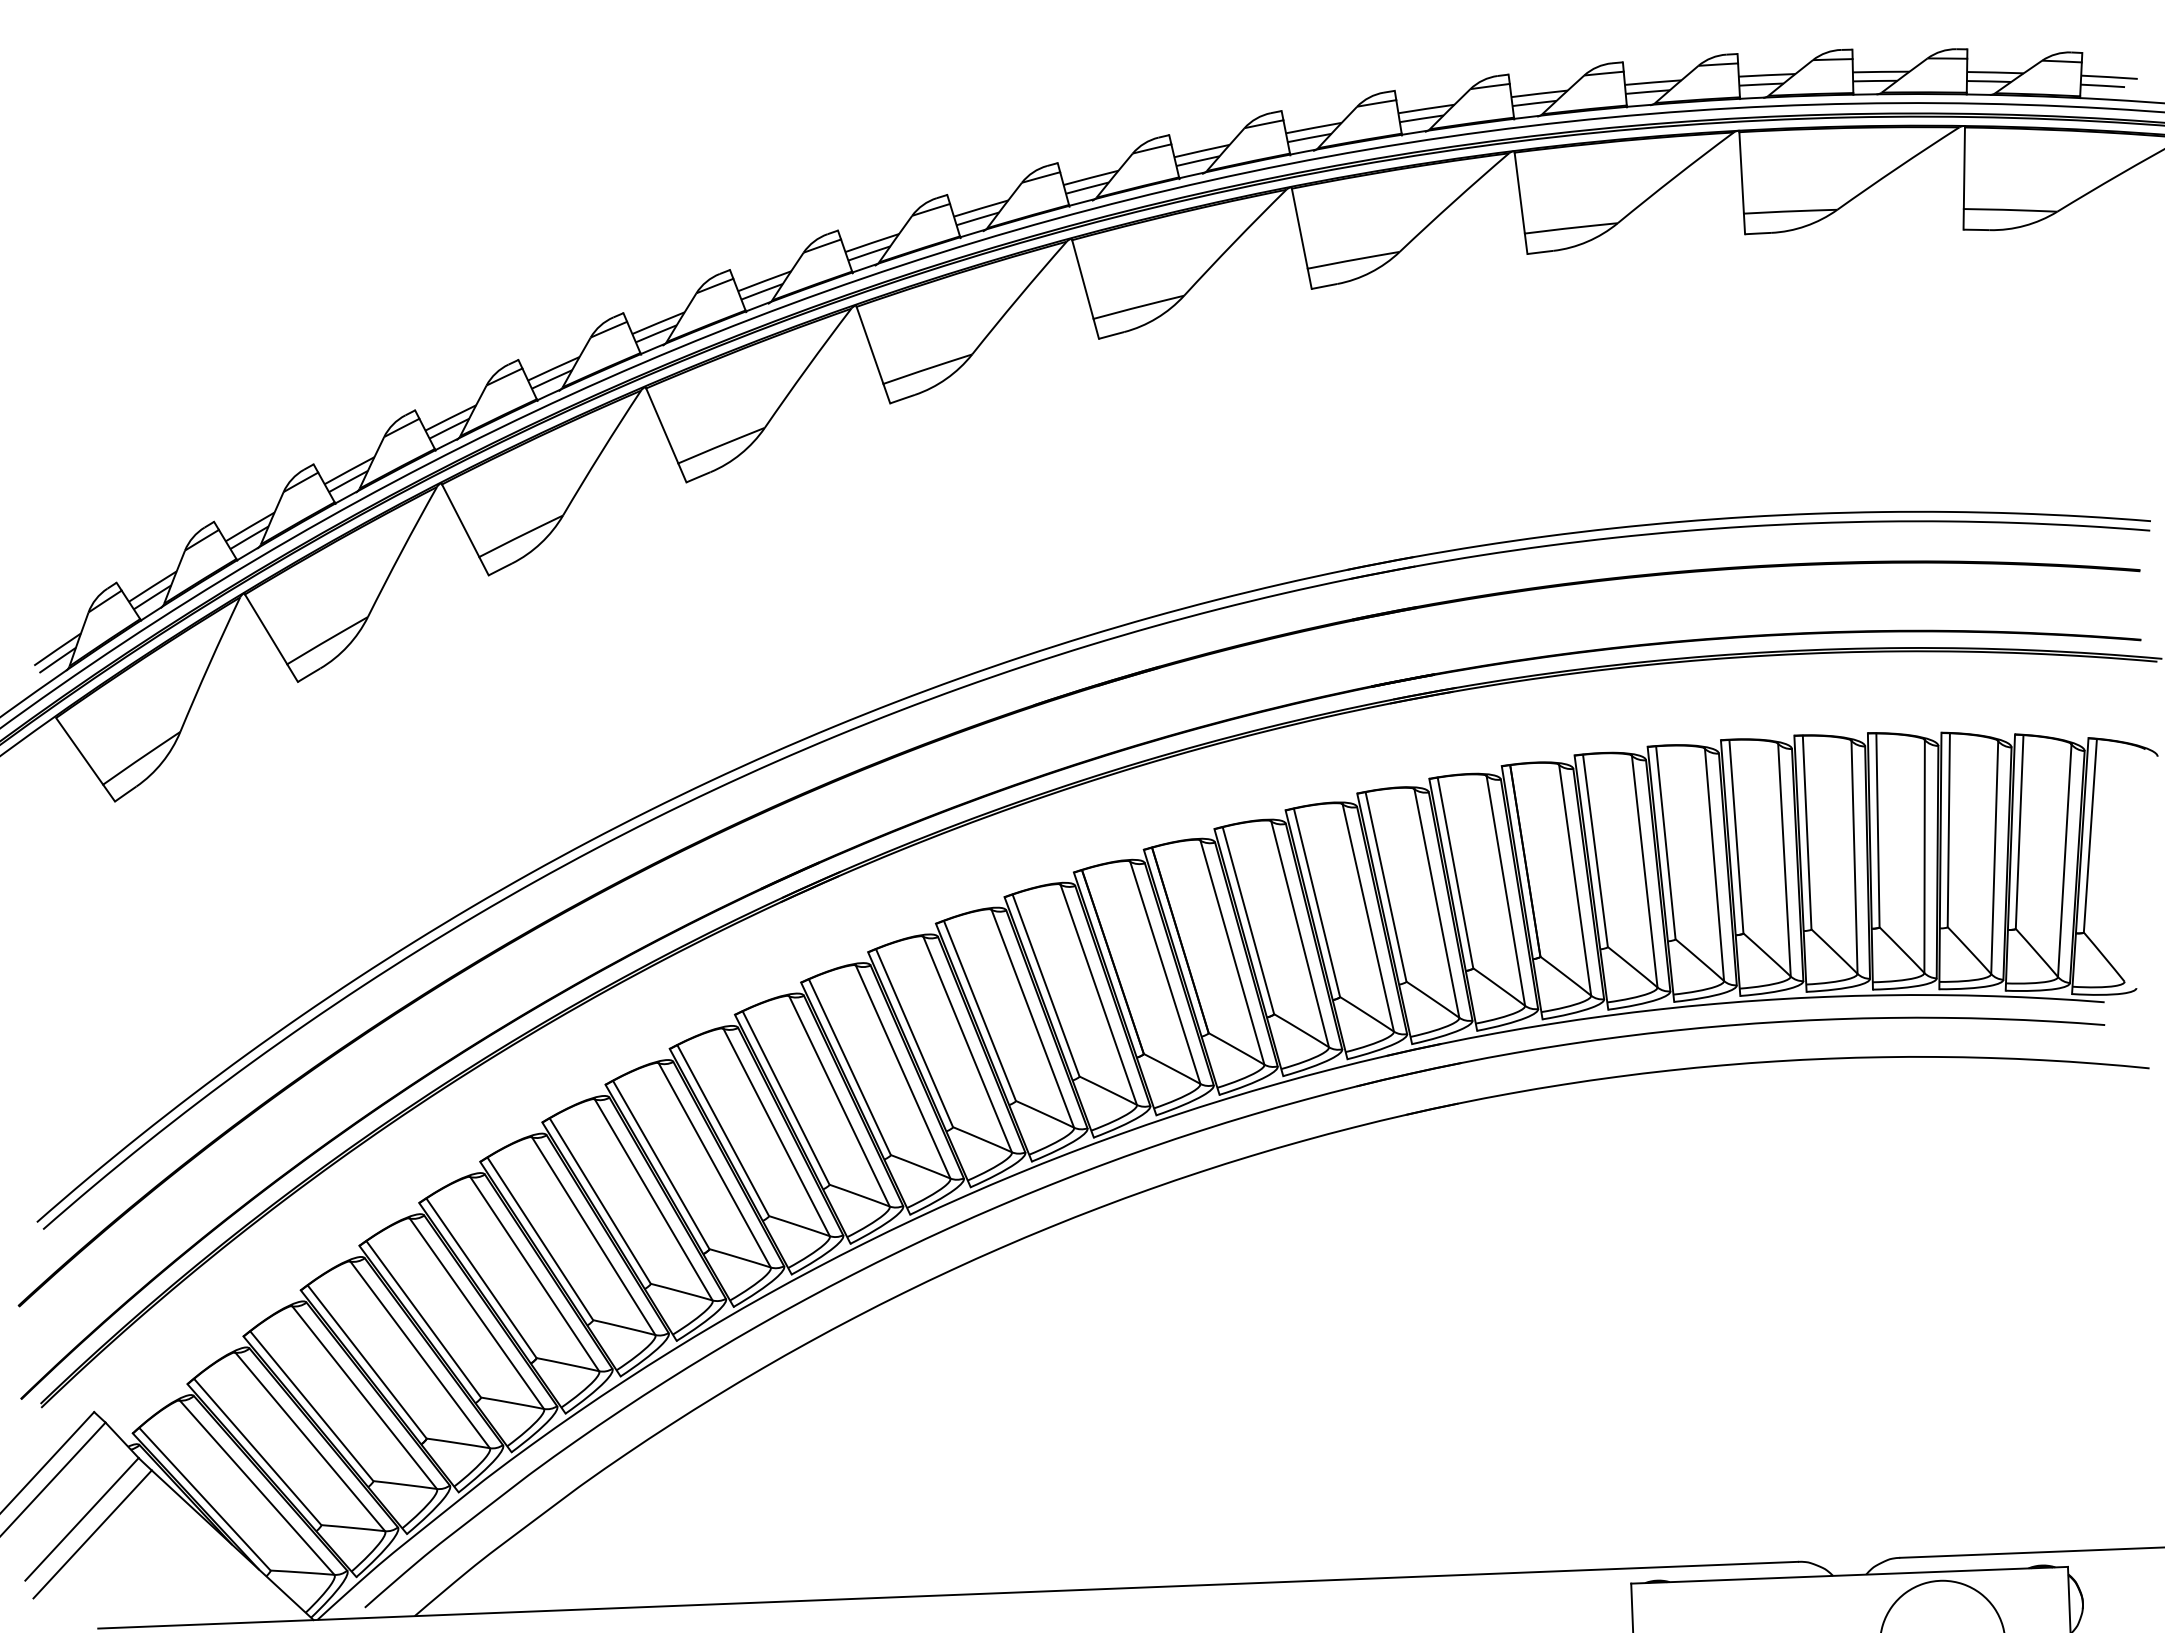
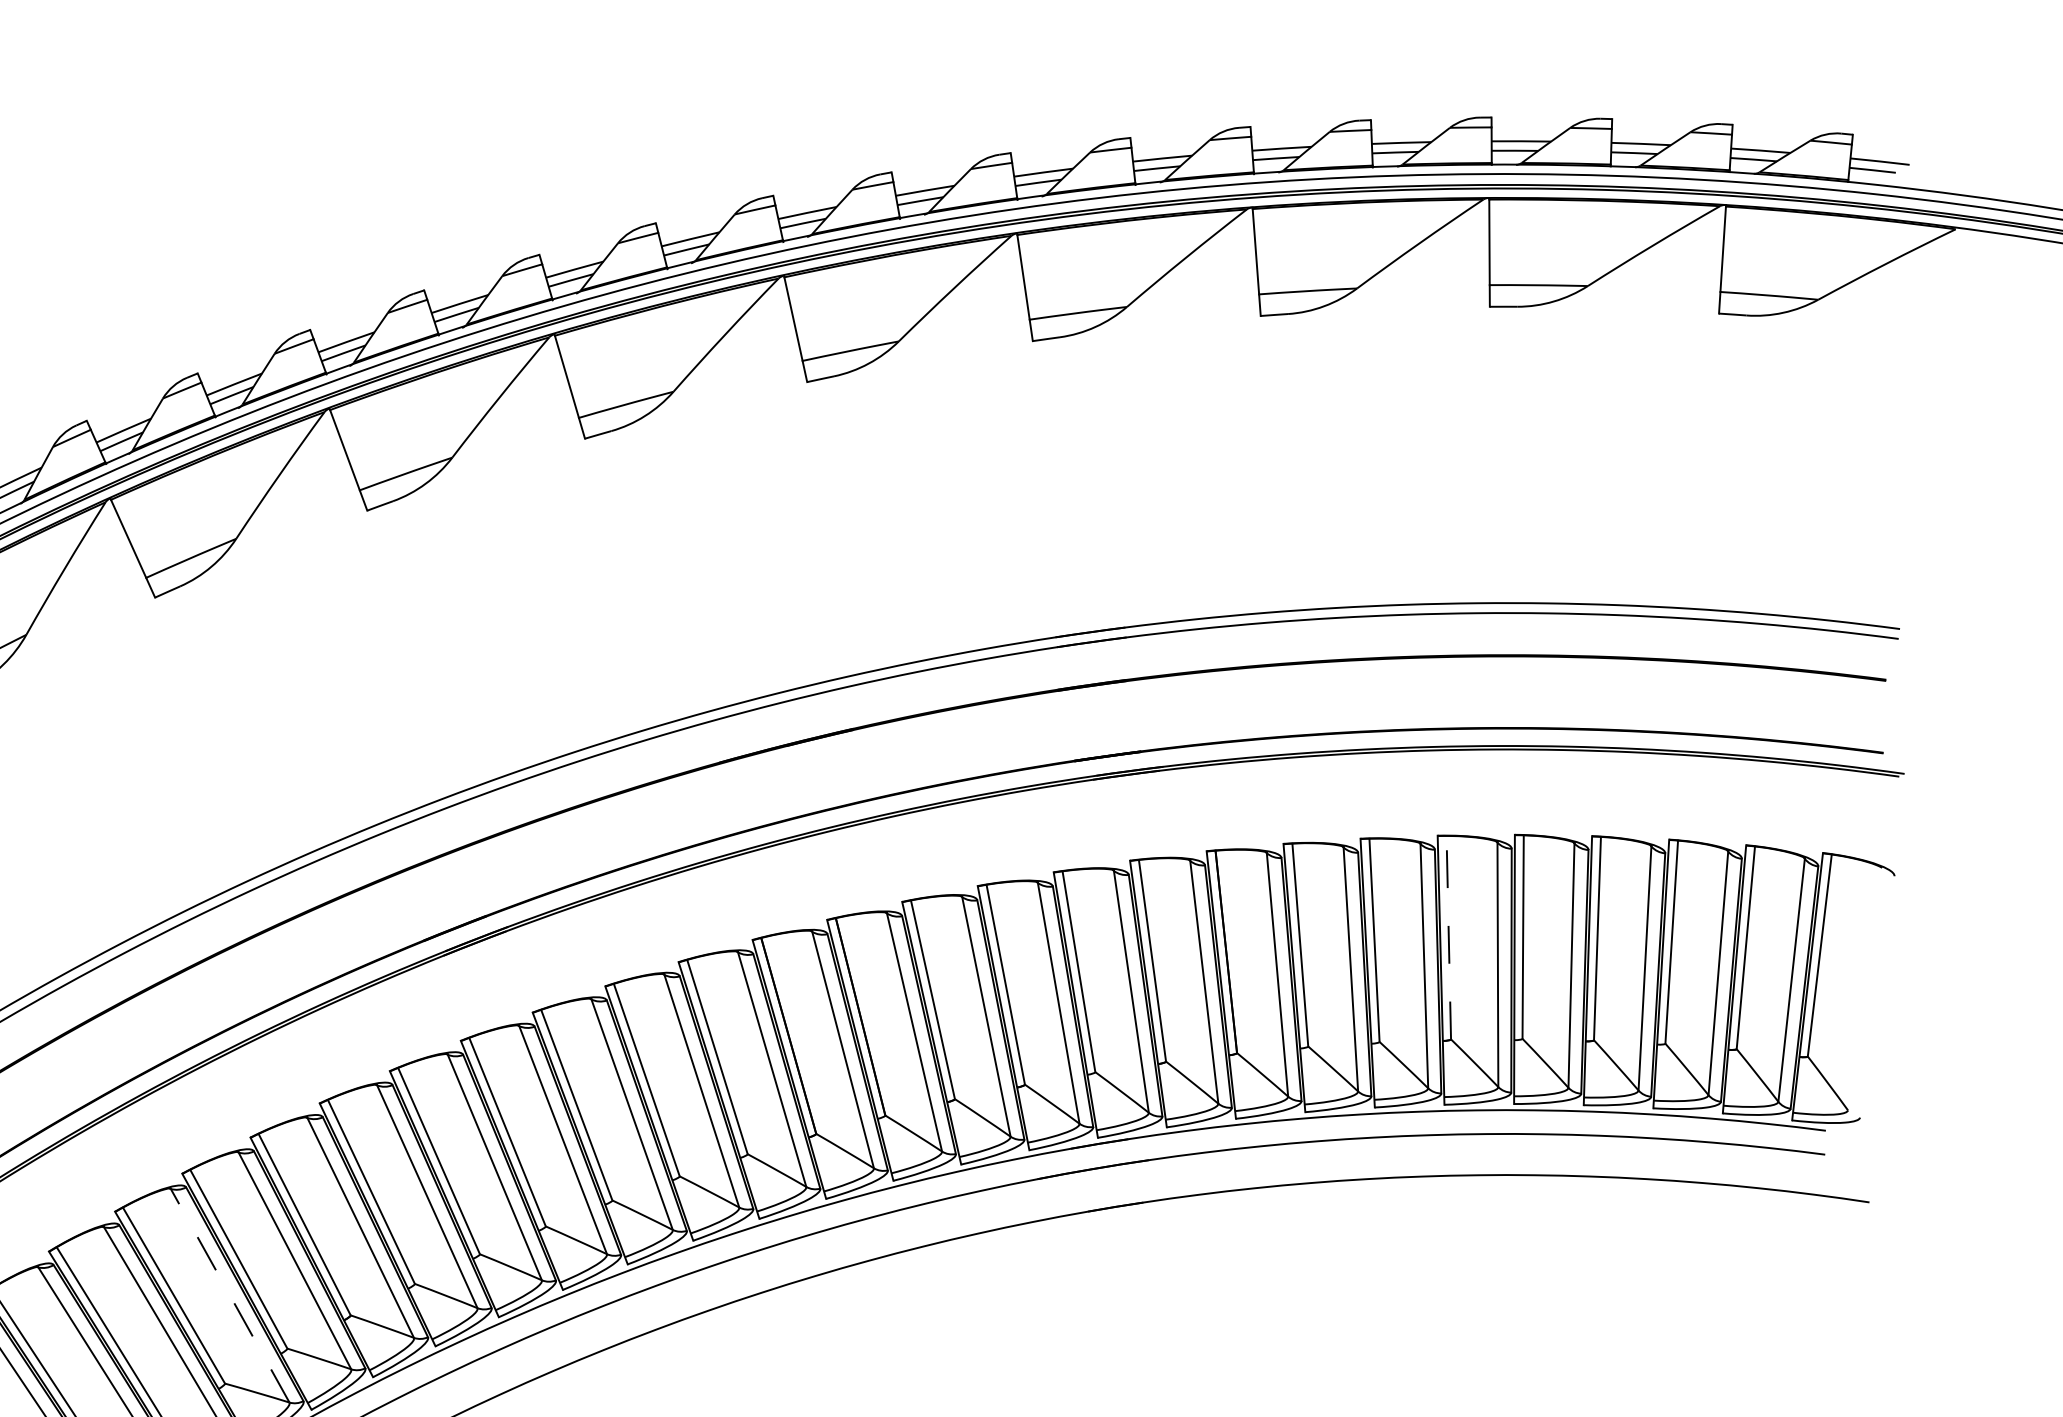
line: (1736, 836) -> (1448, 937), solid -> dashed
line: (593, 1235) -> (229, 1294), solid -> dashed

